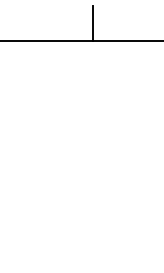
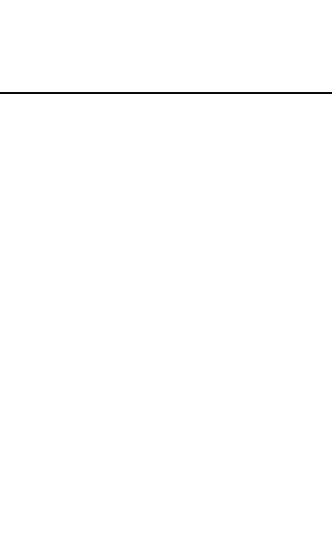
line: (93, 23) -> (230, 54), removed

